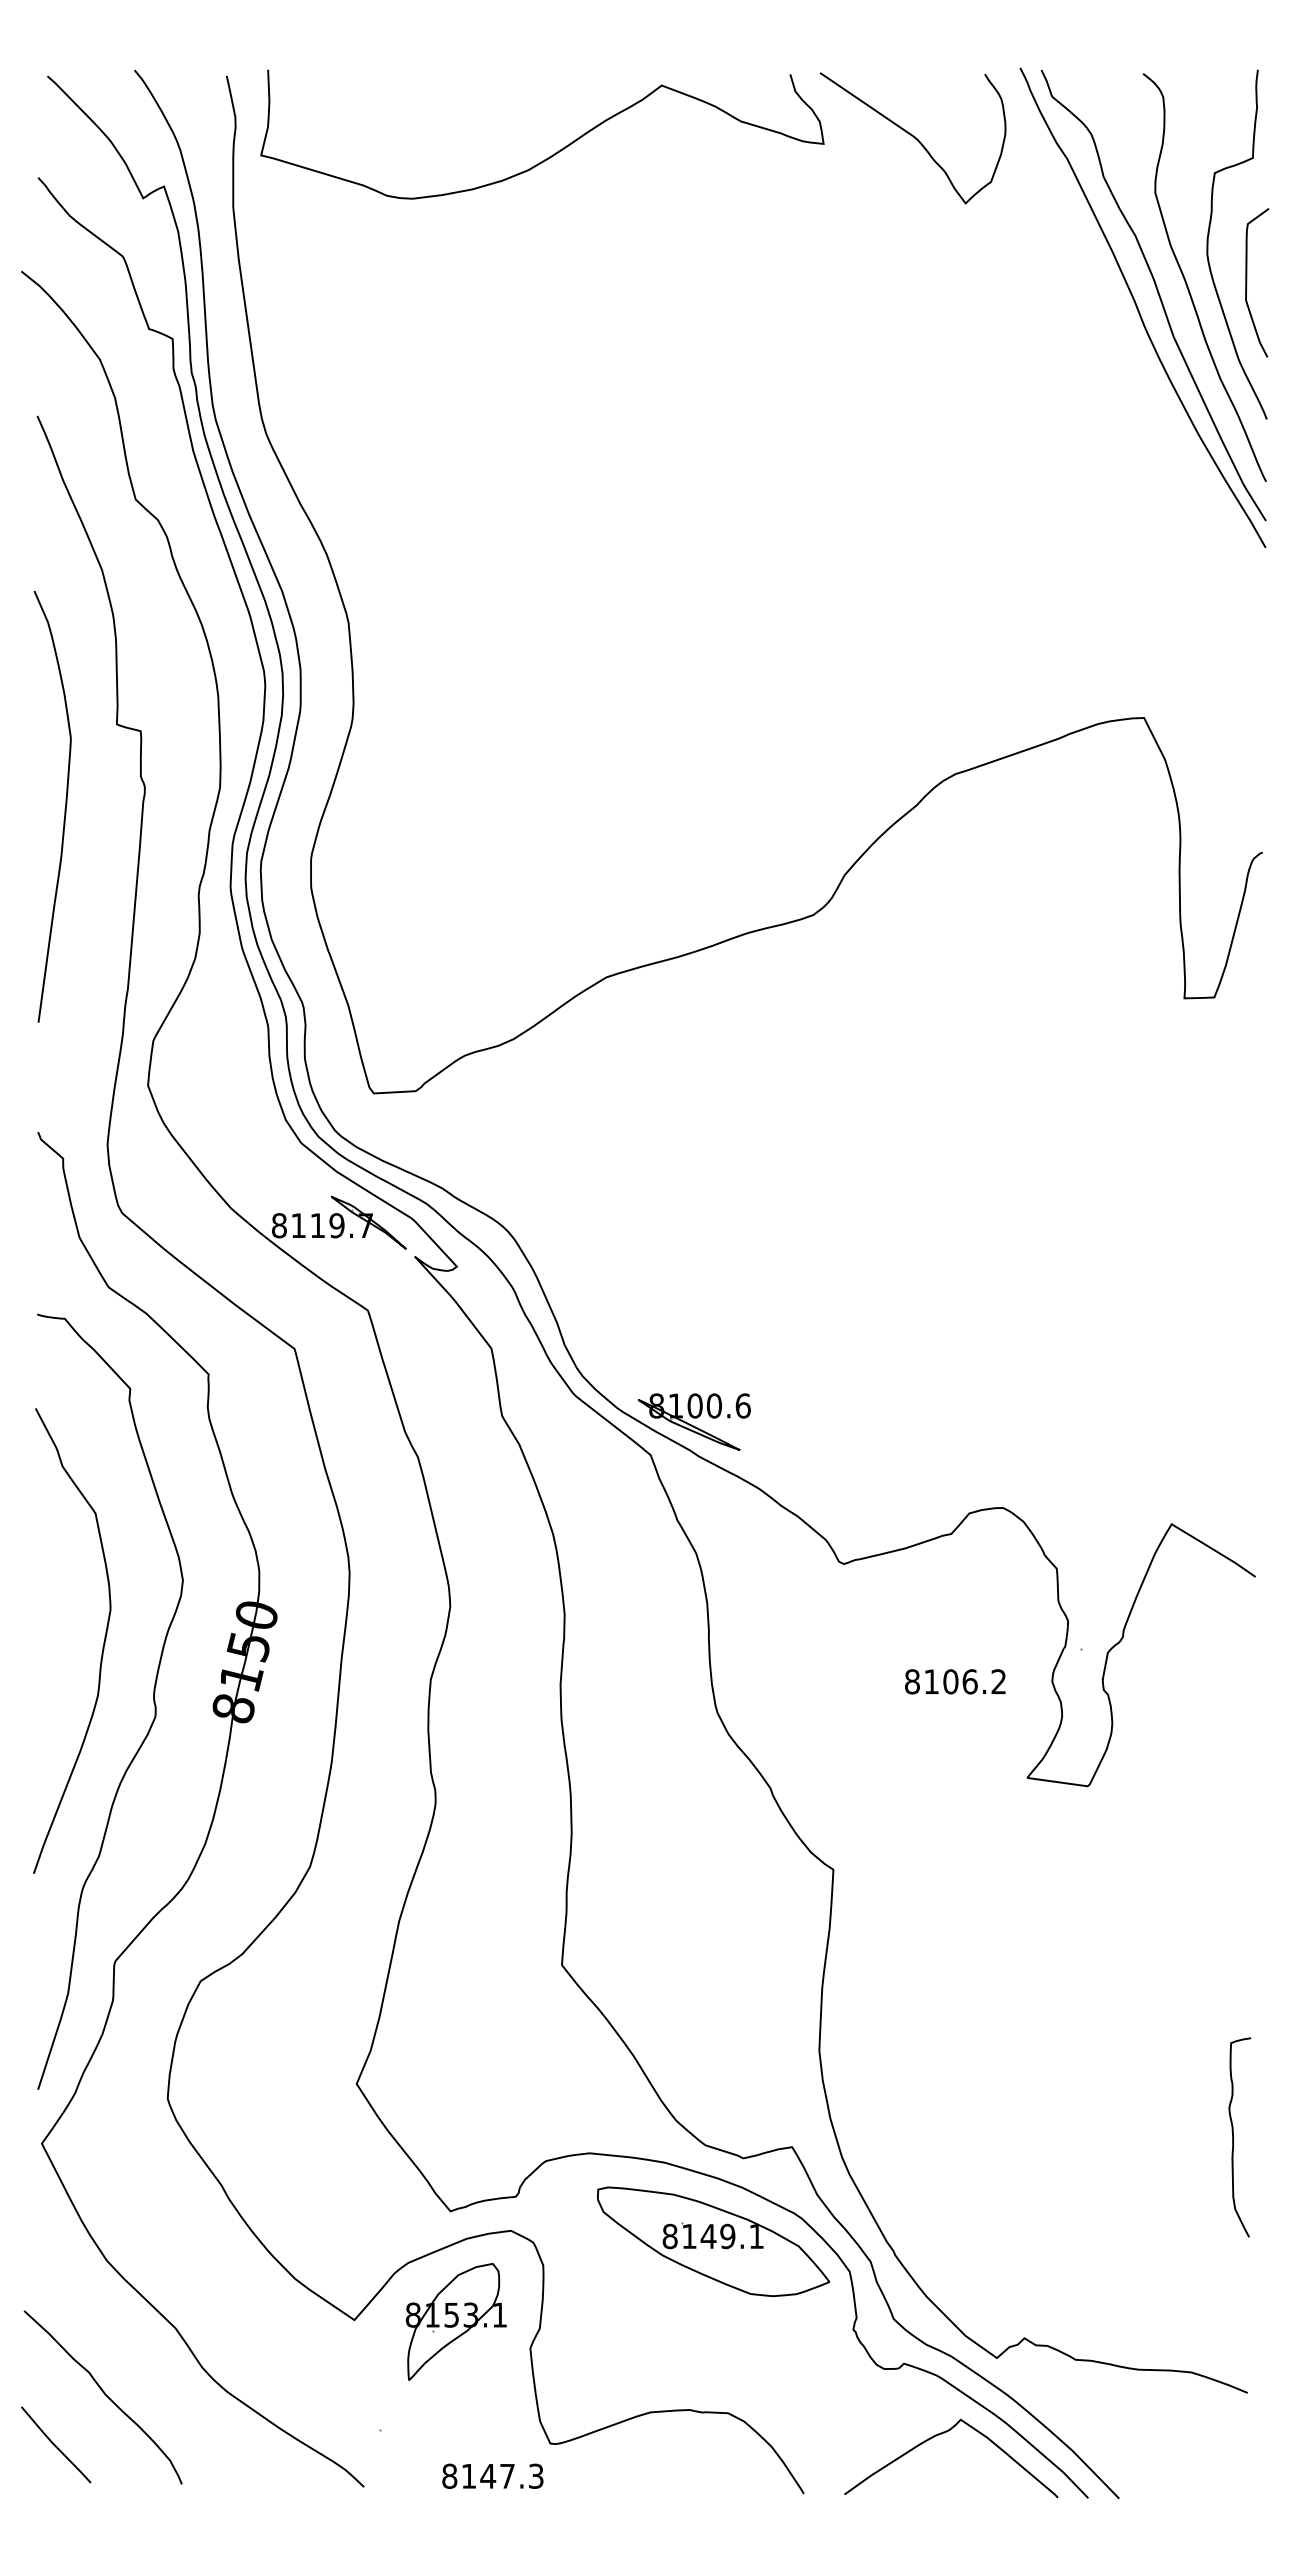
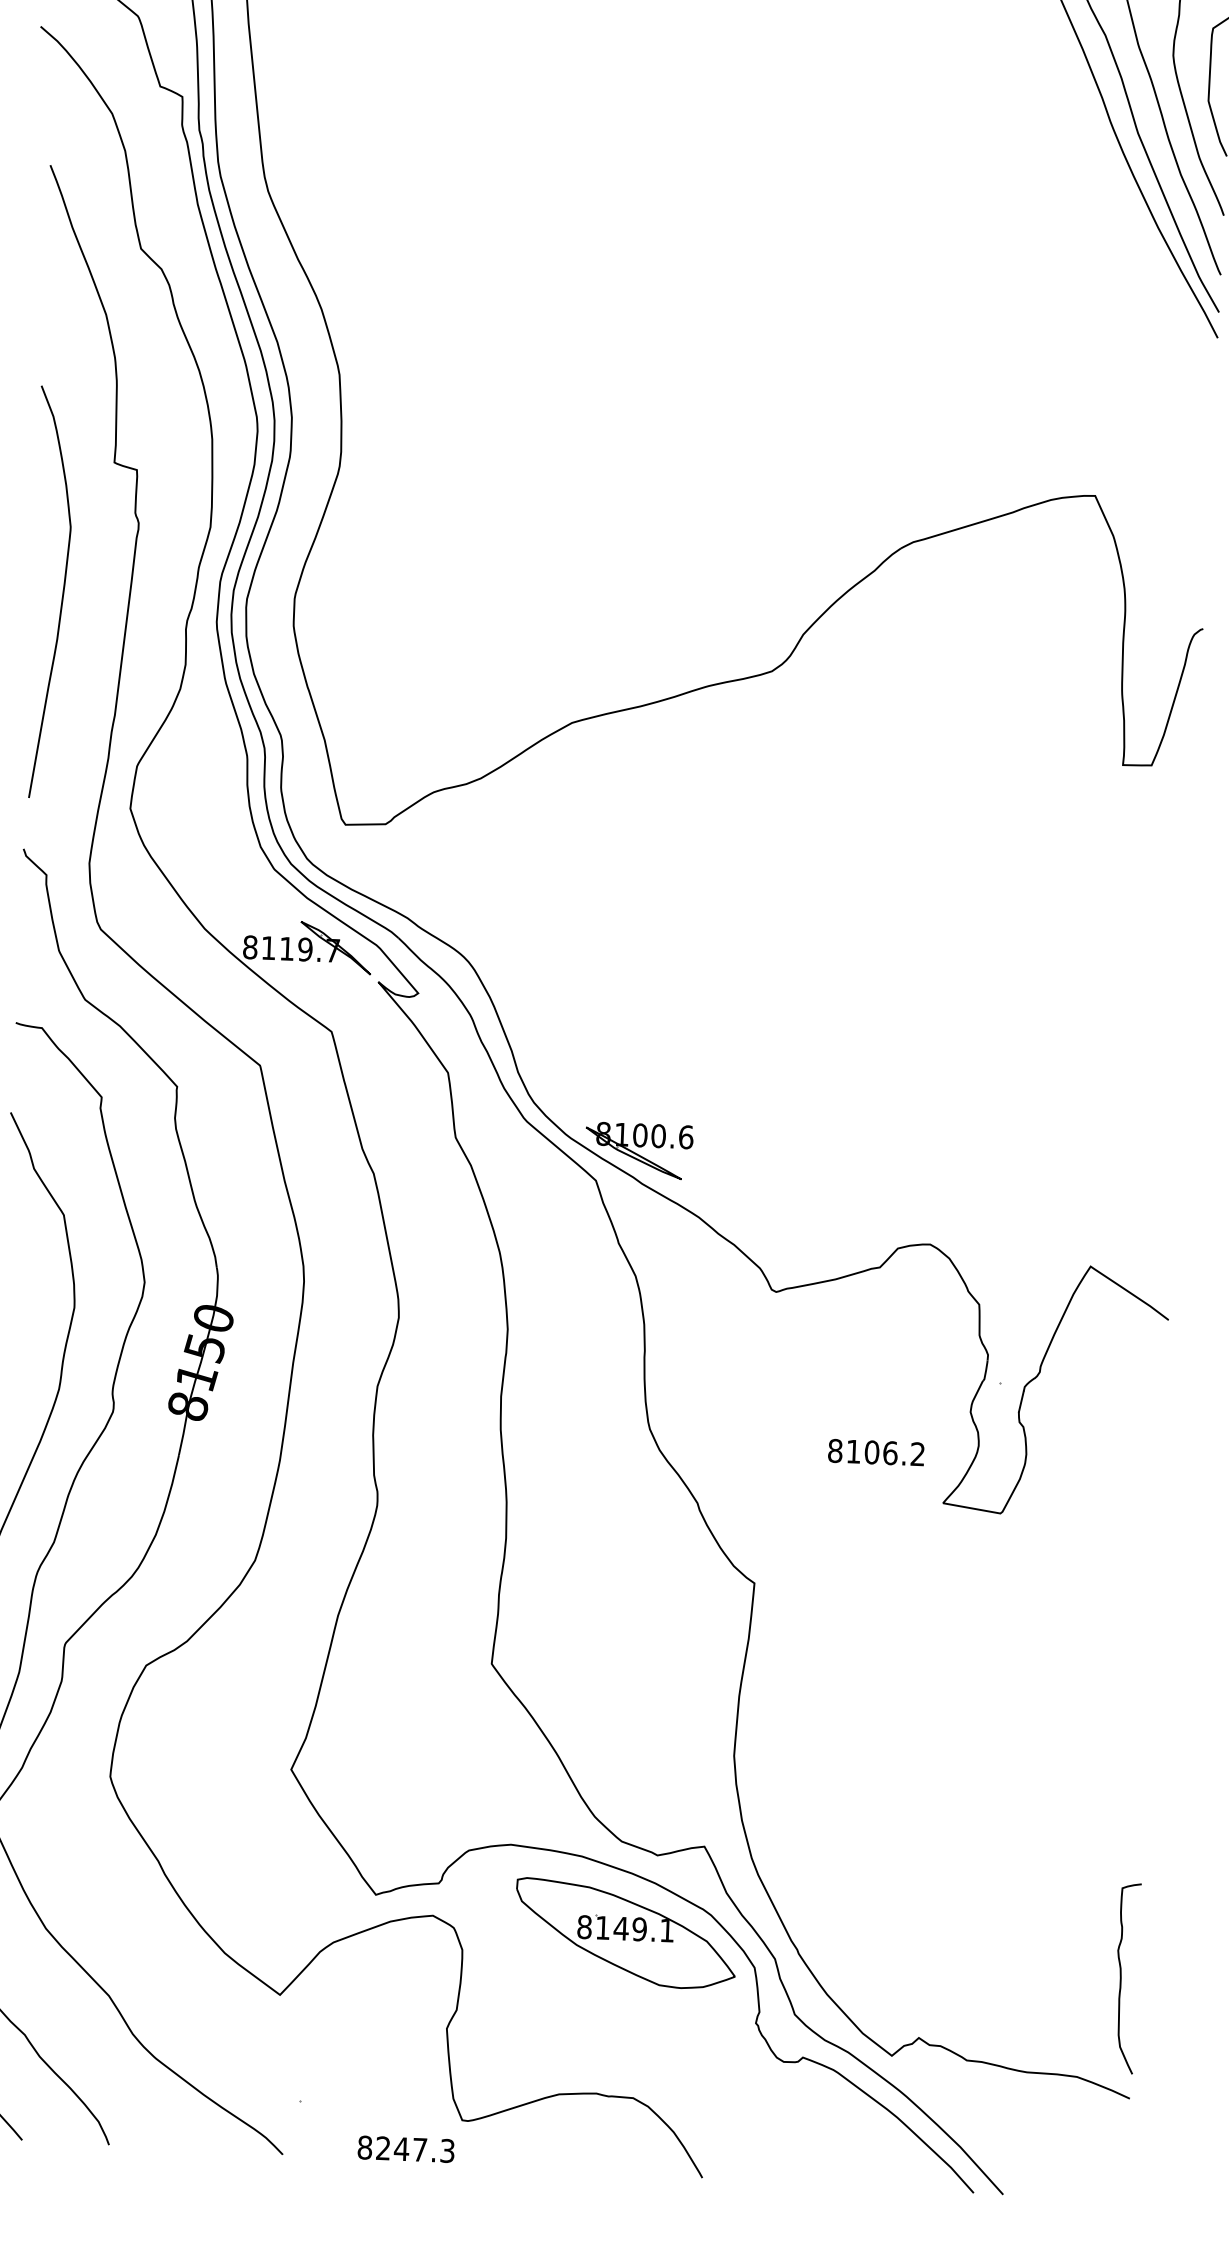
curve: (64, 808) -> (61, 594), moved
text: (955, 1681) -> (876, 1452), moved
curve: (1233, 2137) -> (1121, 1978), moved
part: (455, 2321) -> (376, 2000), removed
curve: (939, 2435) -> (834, 2127), removed
text: (468, 2475) -> (382, 2147), 8147.3 -> 8247.3

